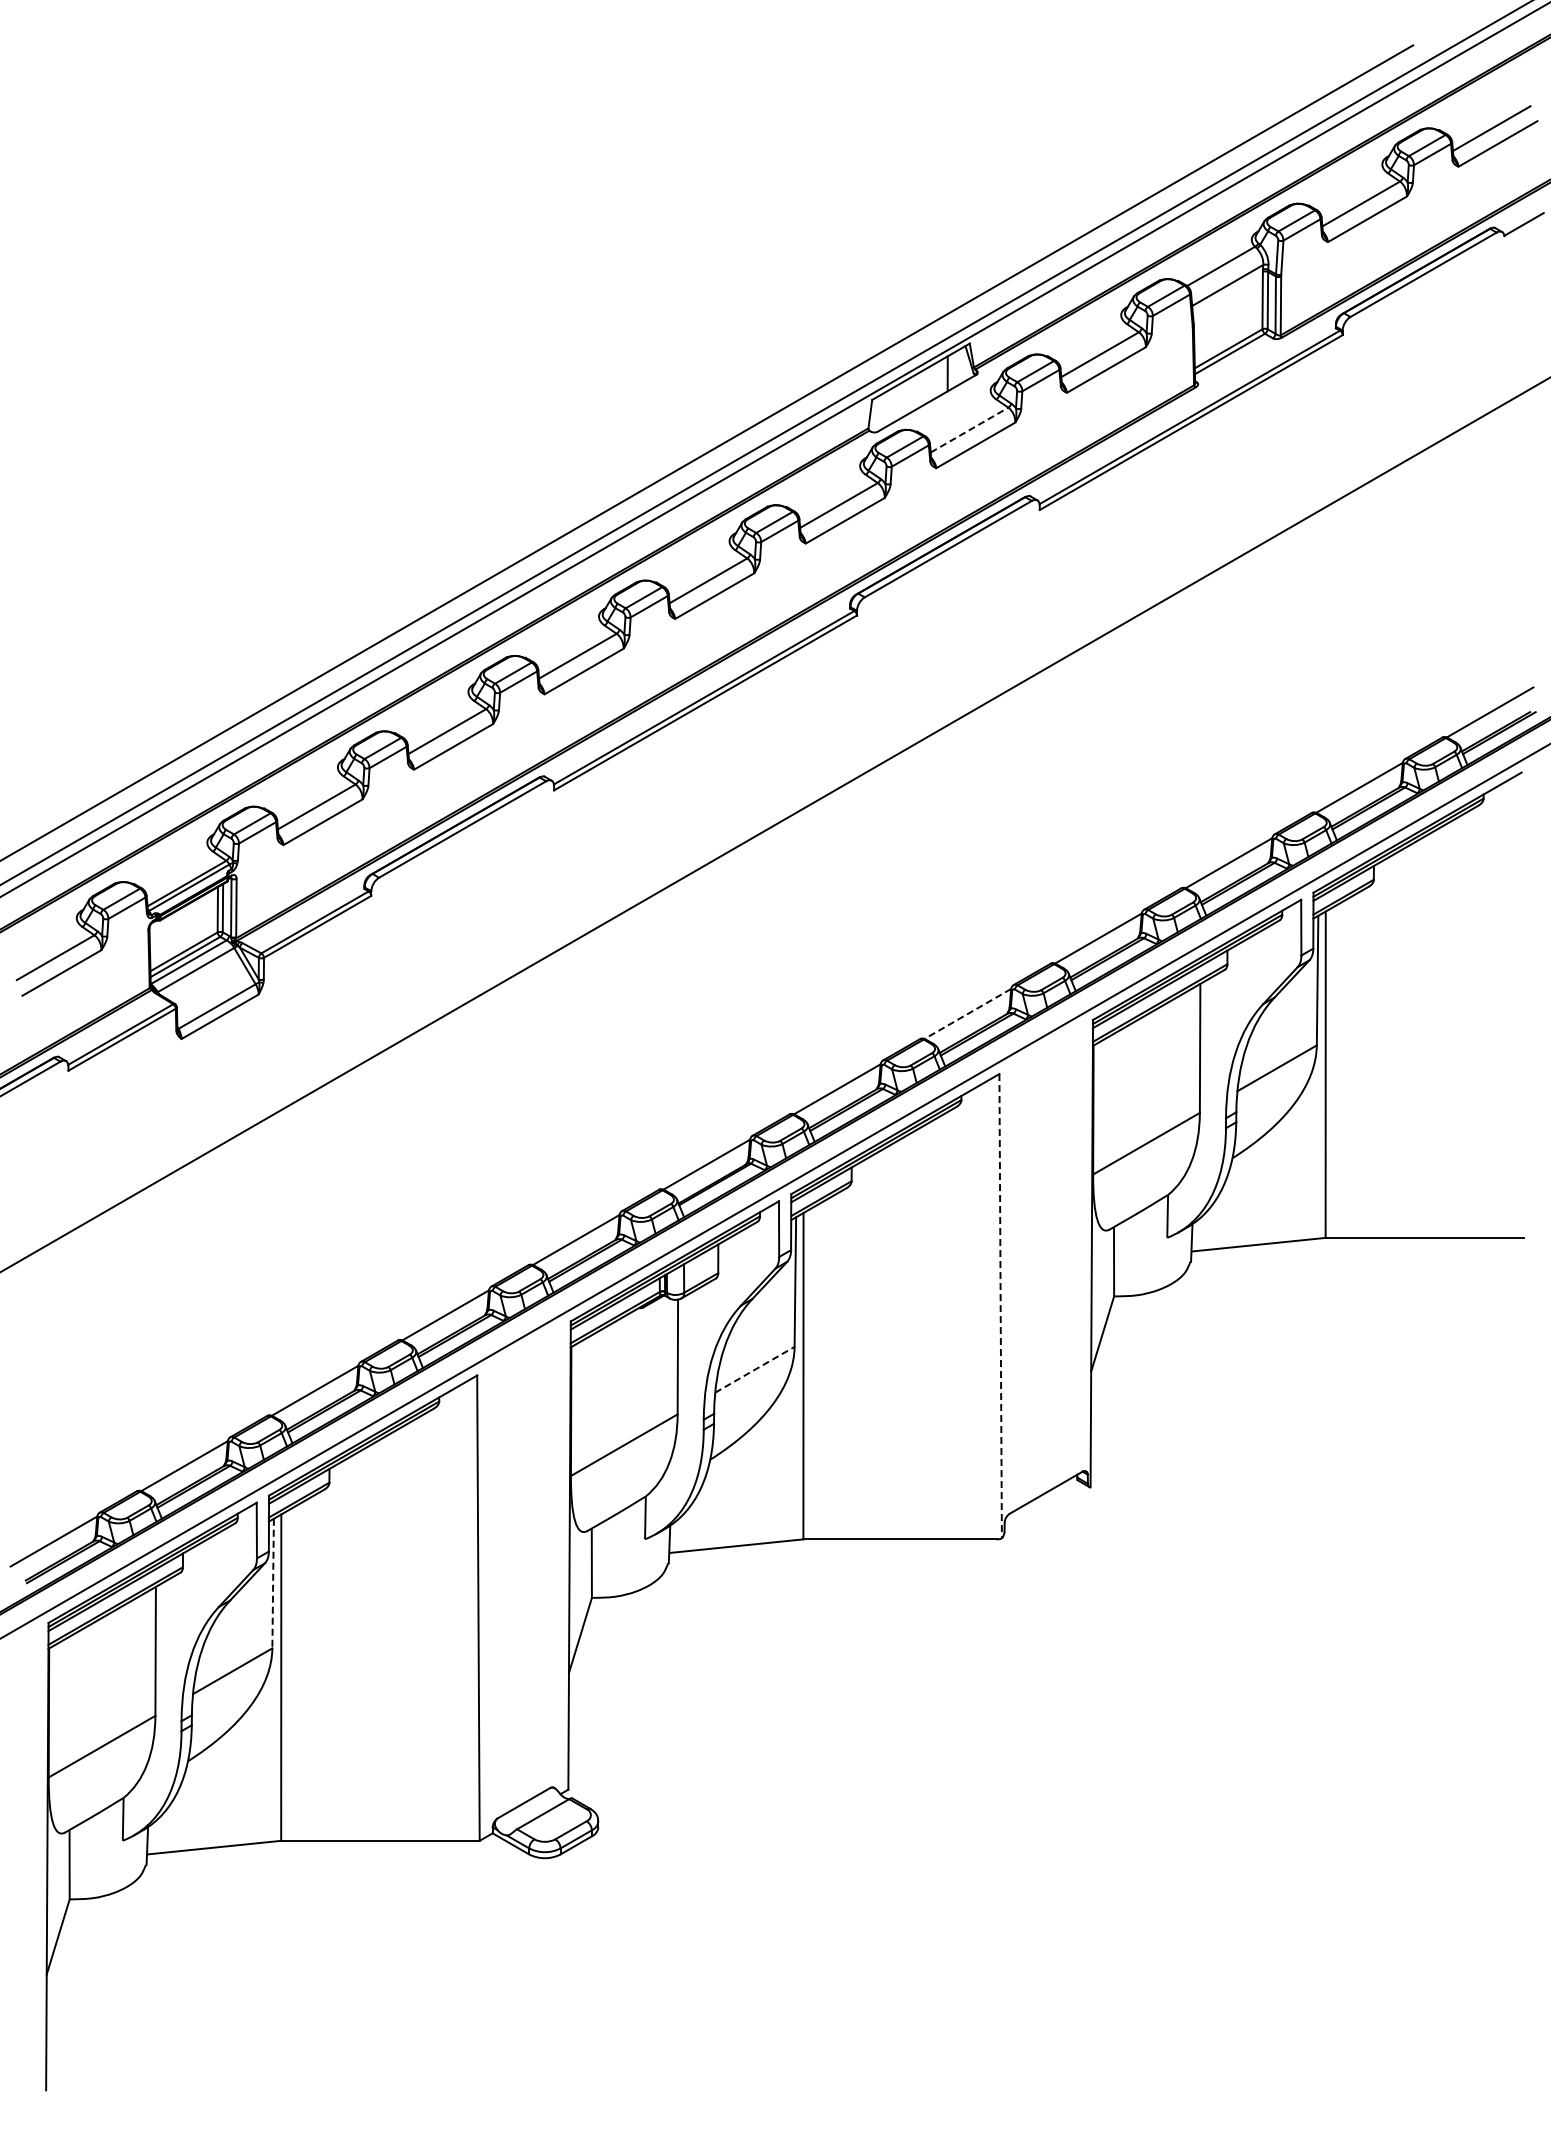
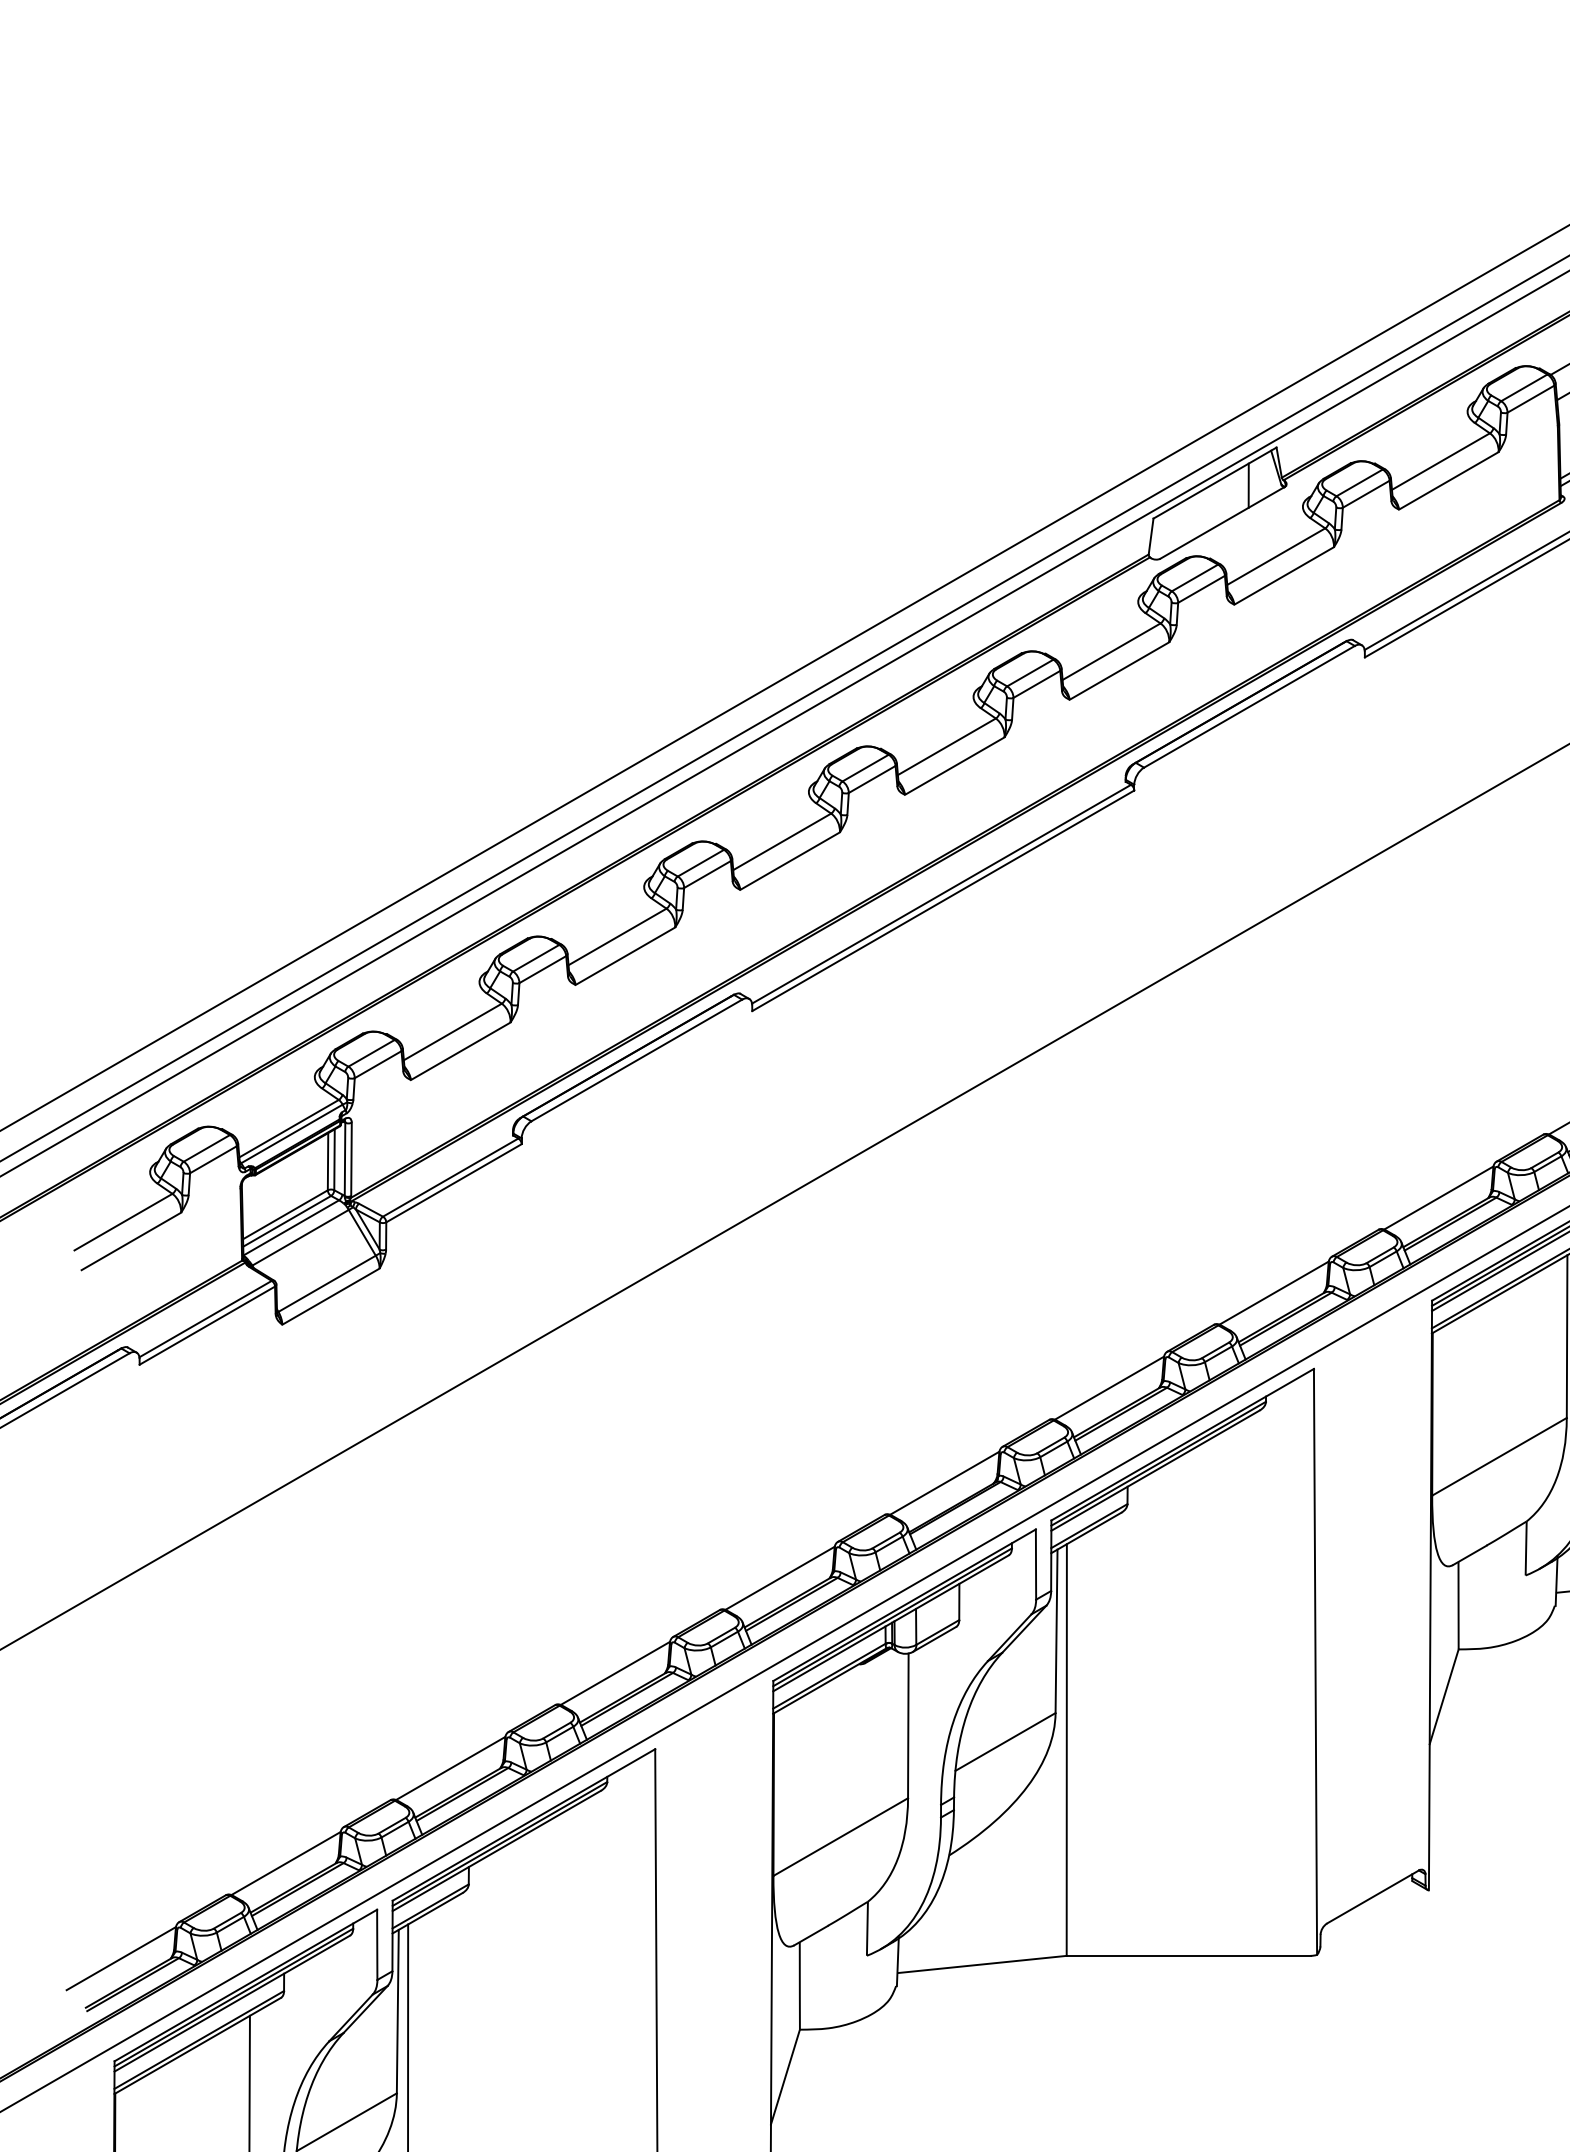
line: (969, 430) -> (1276, 557), dashed -> solid
line: (967, 1014) -> (1273, 1293), dashed -> solid
line: (1000, 1306) -> (1315, 1662), dashed -> solid
line: (754, 1369) -> (1005, 1741), dashed -> solid
line: (273, 1583) -> (398, 2011), dashed -> solid

